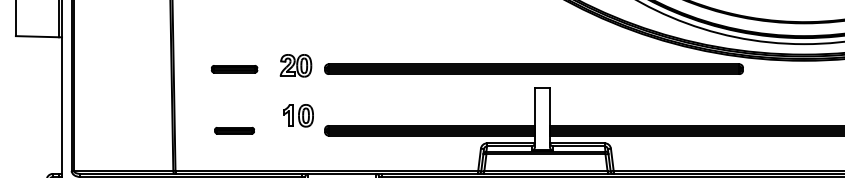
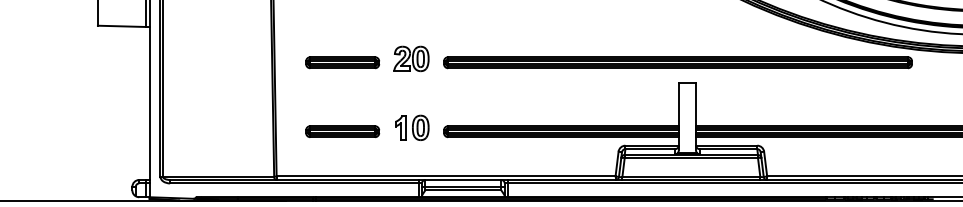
part: (234, 68) -> (342, 62), size x1.43
part: (298, 115) -> (412, 127), moved
part: (234, 130) -> (342, 131), size x1.67

